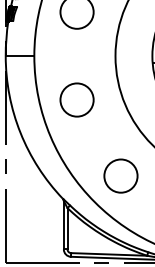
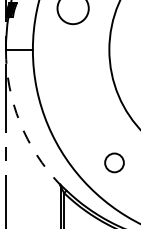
circle: (76, 99) -> (72, 90), removed
arc: (20, 132) -> (19, 121), solid -> dashed
circle: (120, 175) -> (114, 162), size x0.6

